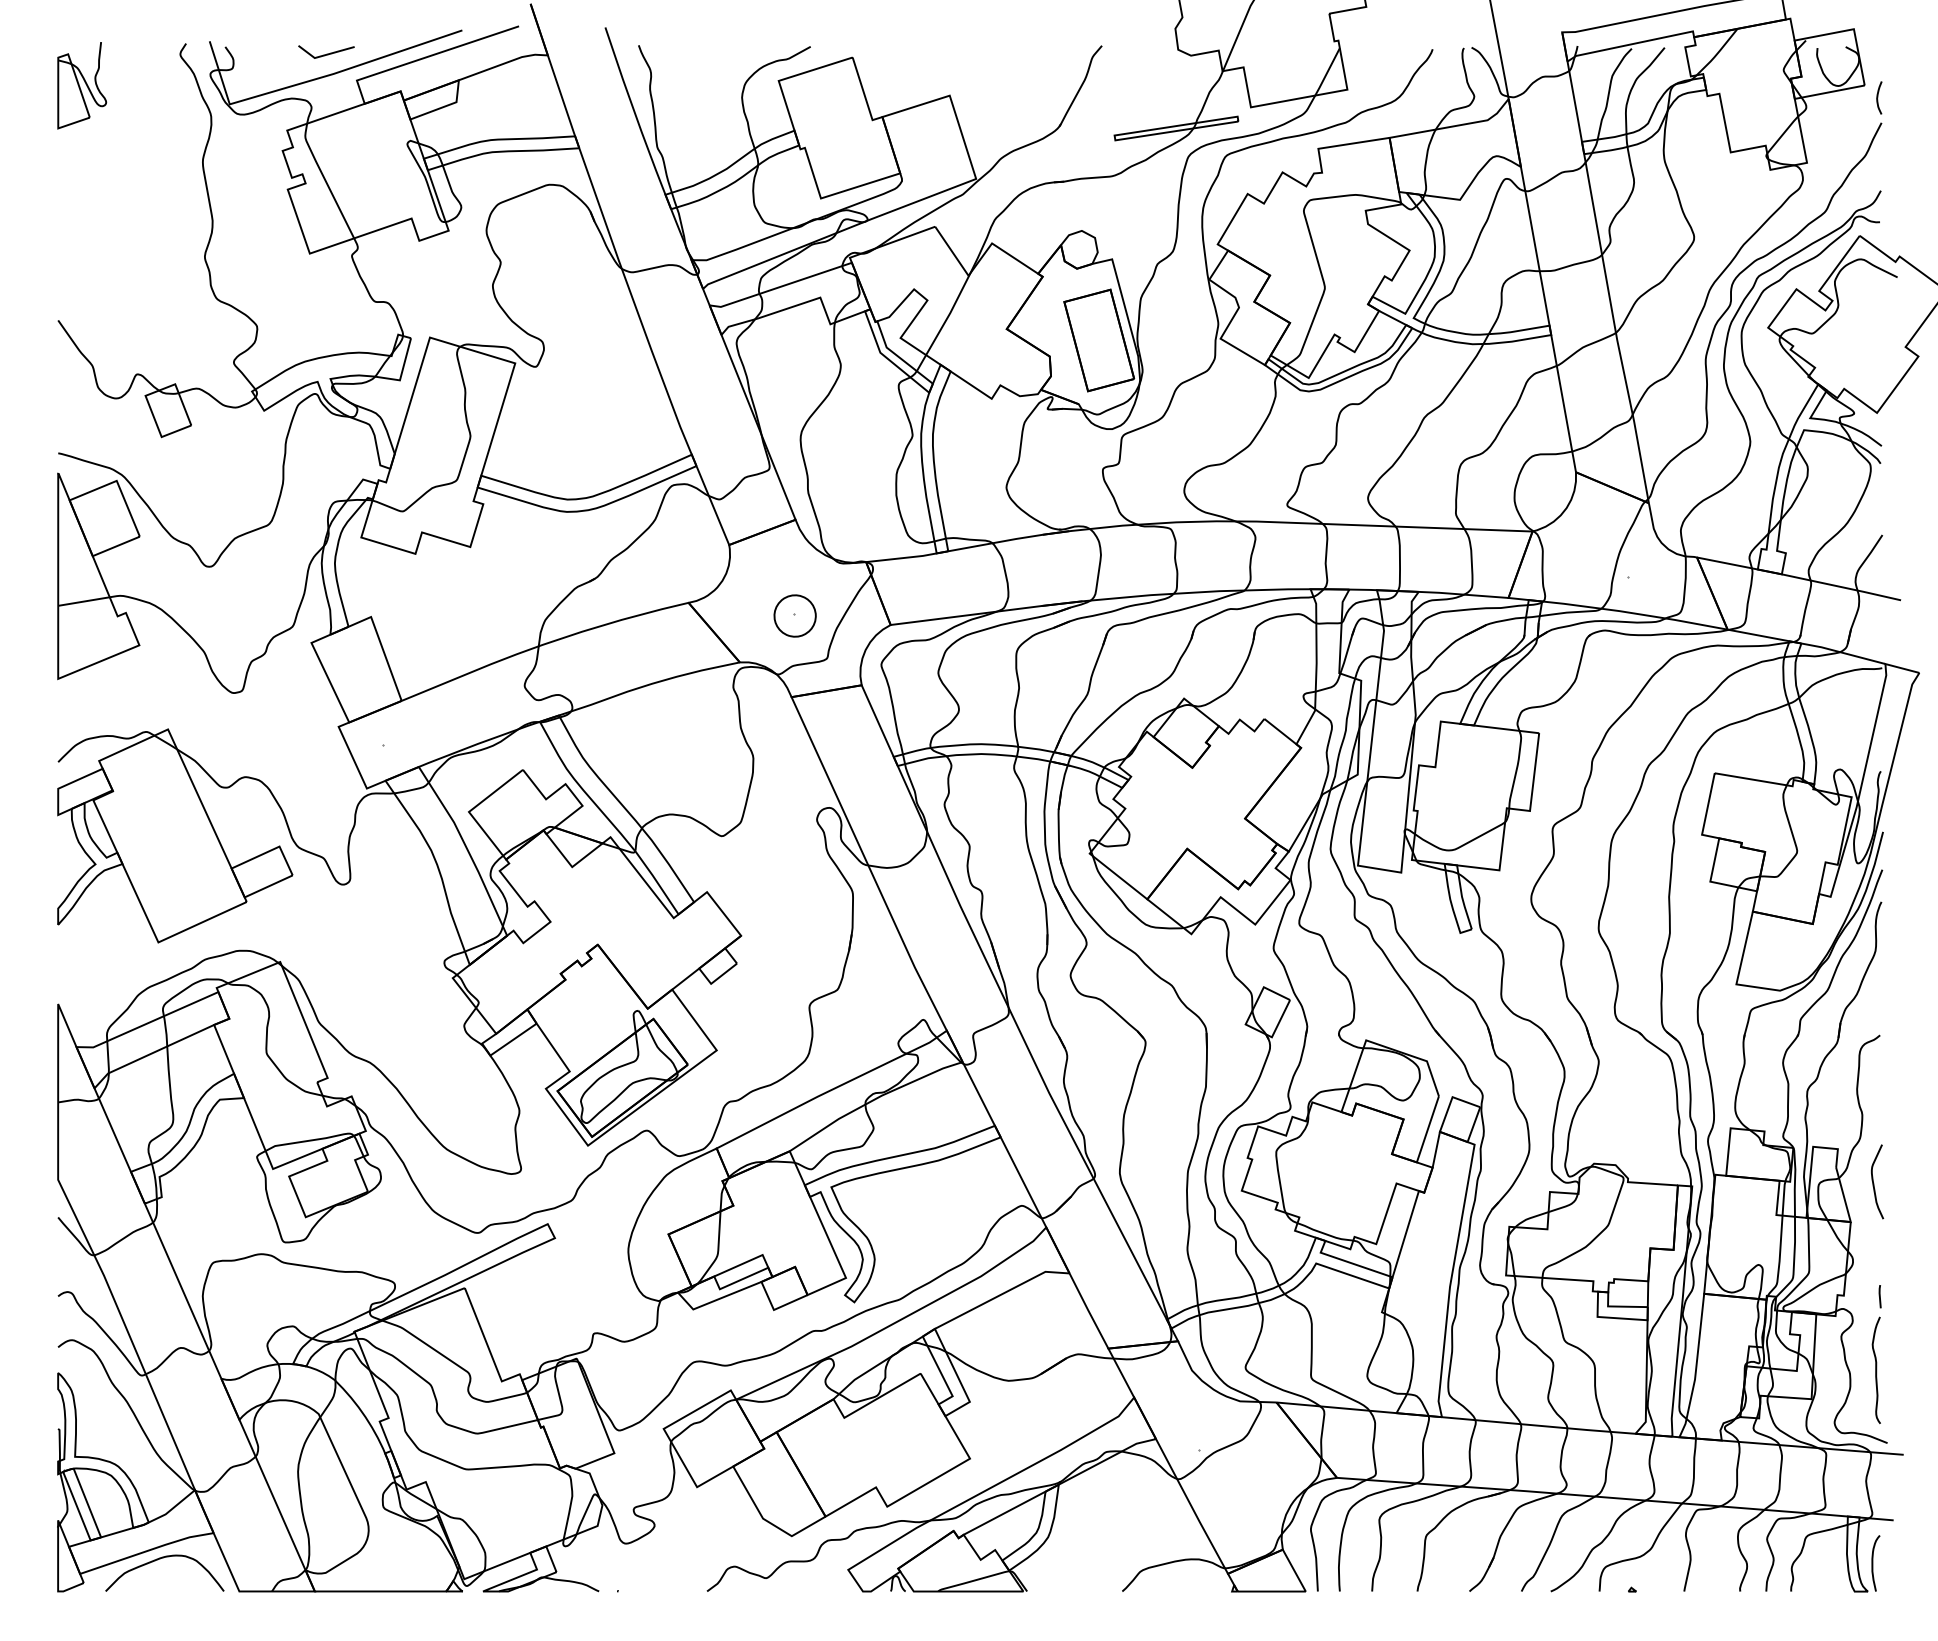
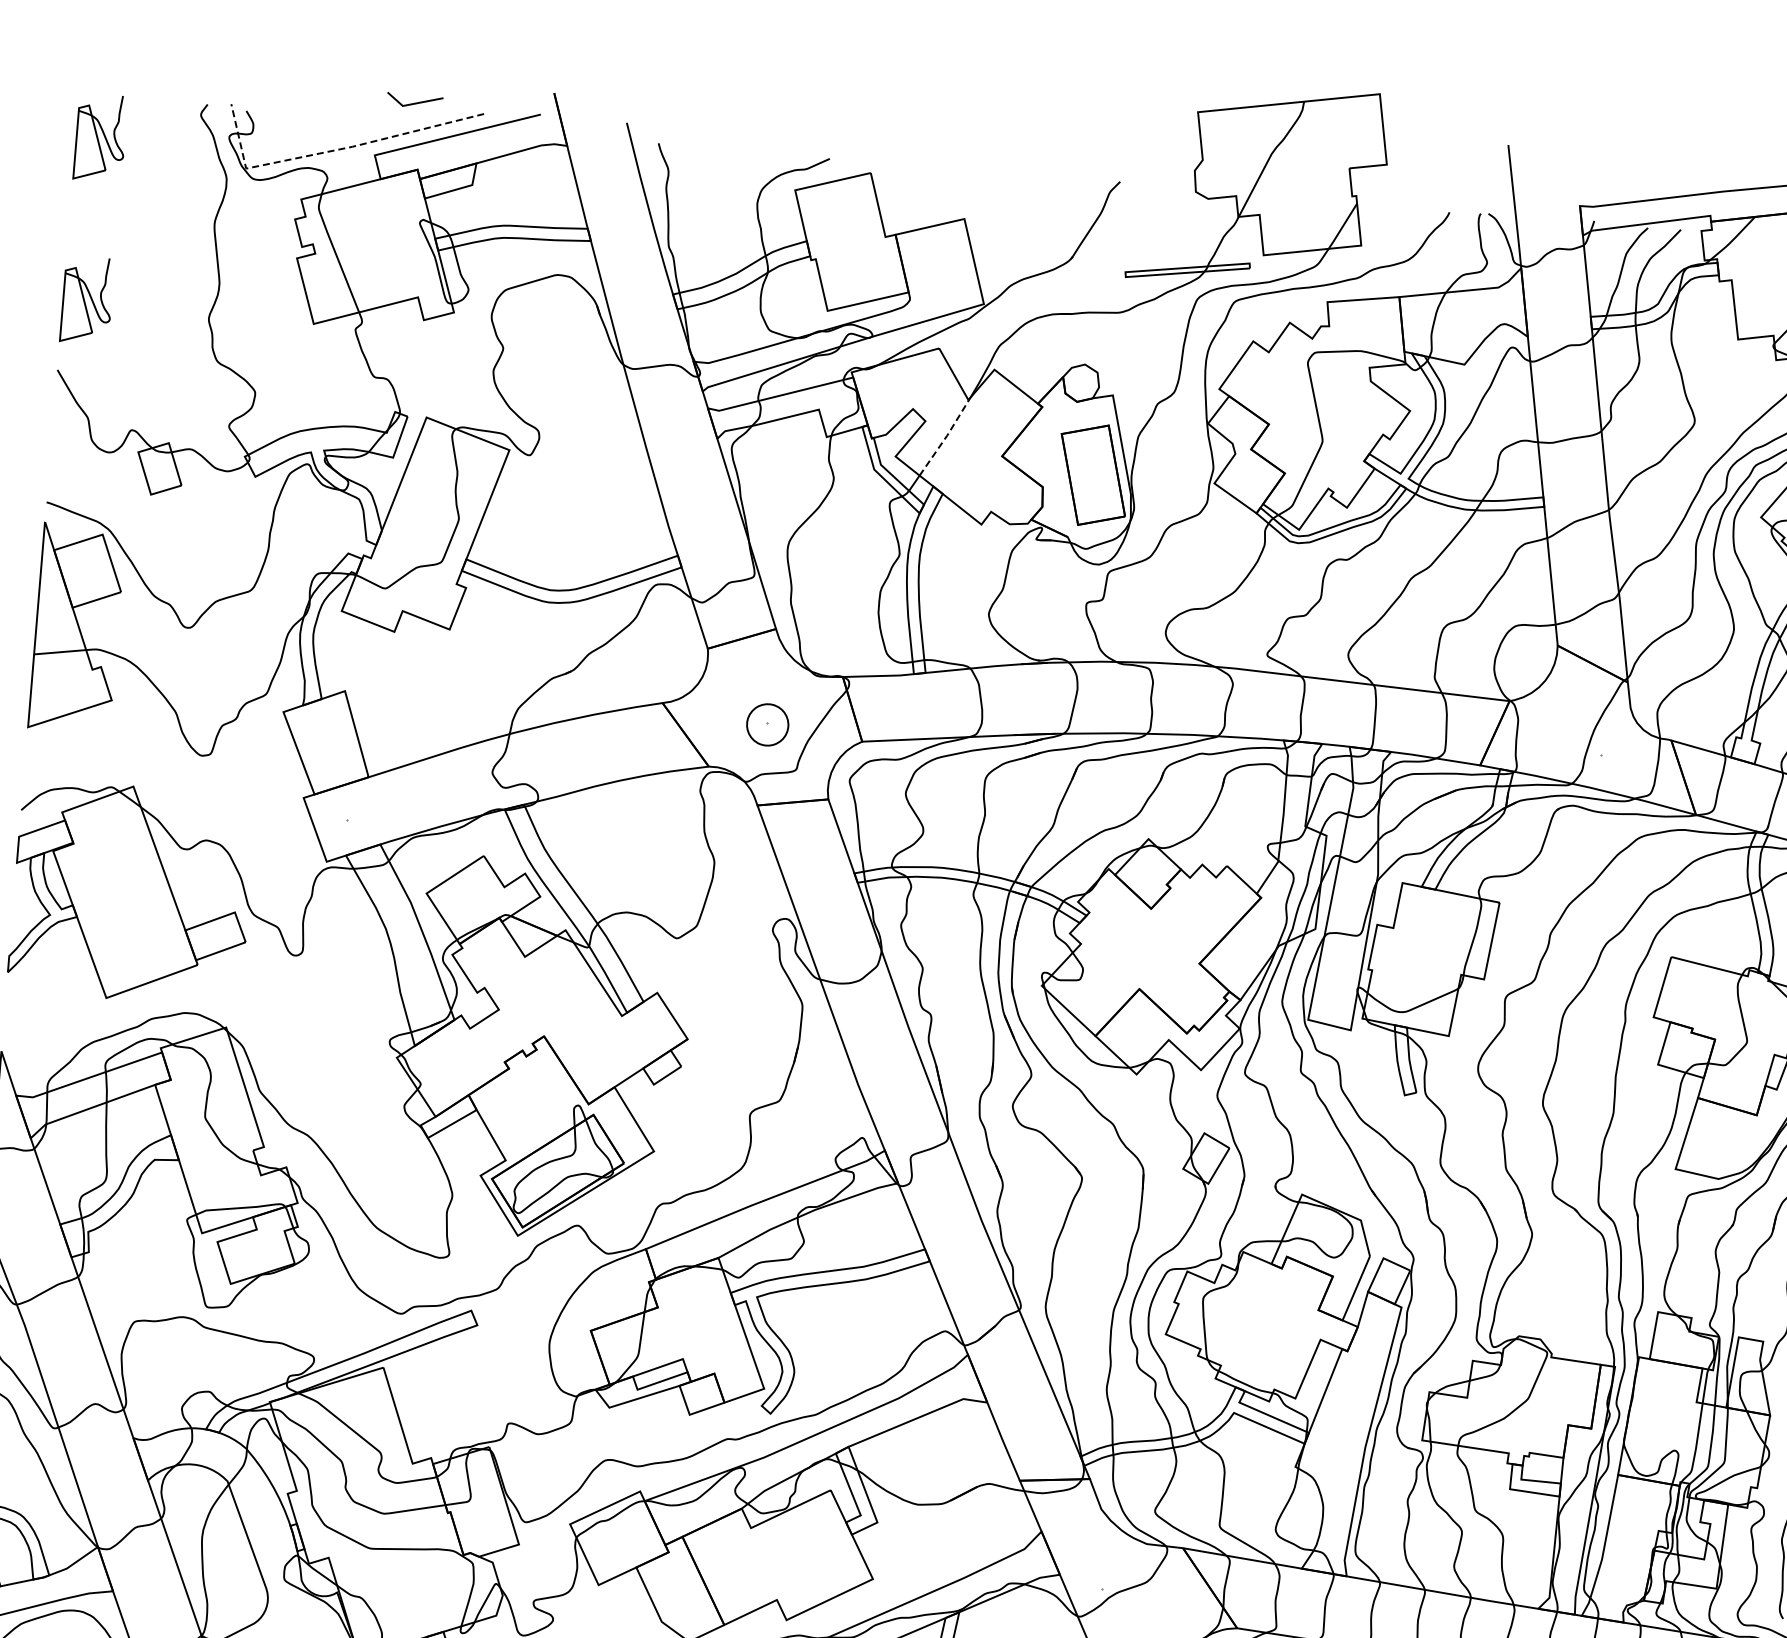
line: (326, 53) -> (414, 102), moved
line: (314, 79) -> (332, 150), solid -> dashed
part: (82, 248) -> (87, 300), added
line: (949, 313) -> (946, 436), solid -> dashed

